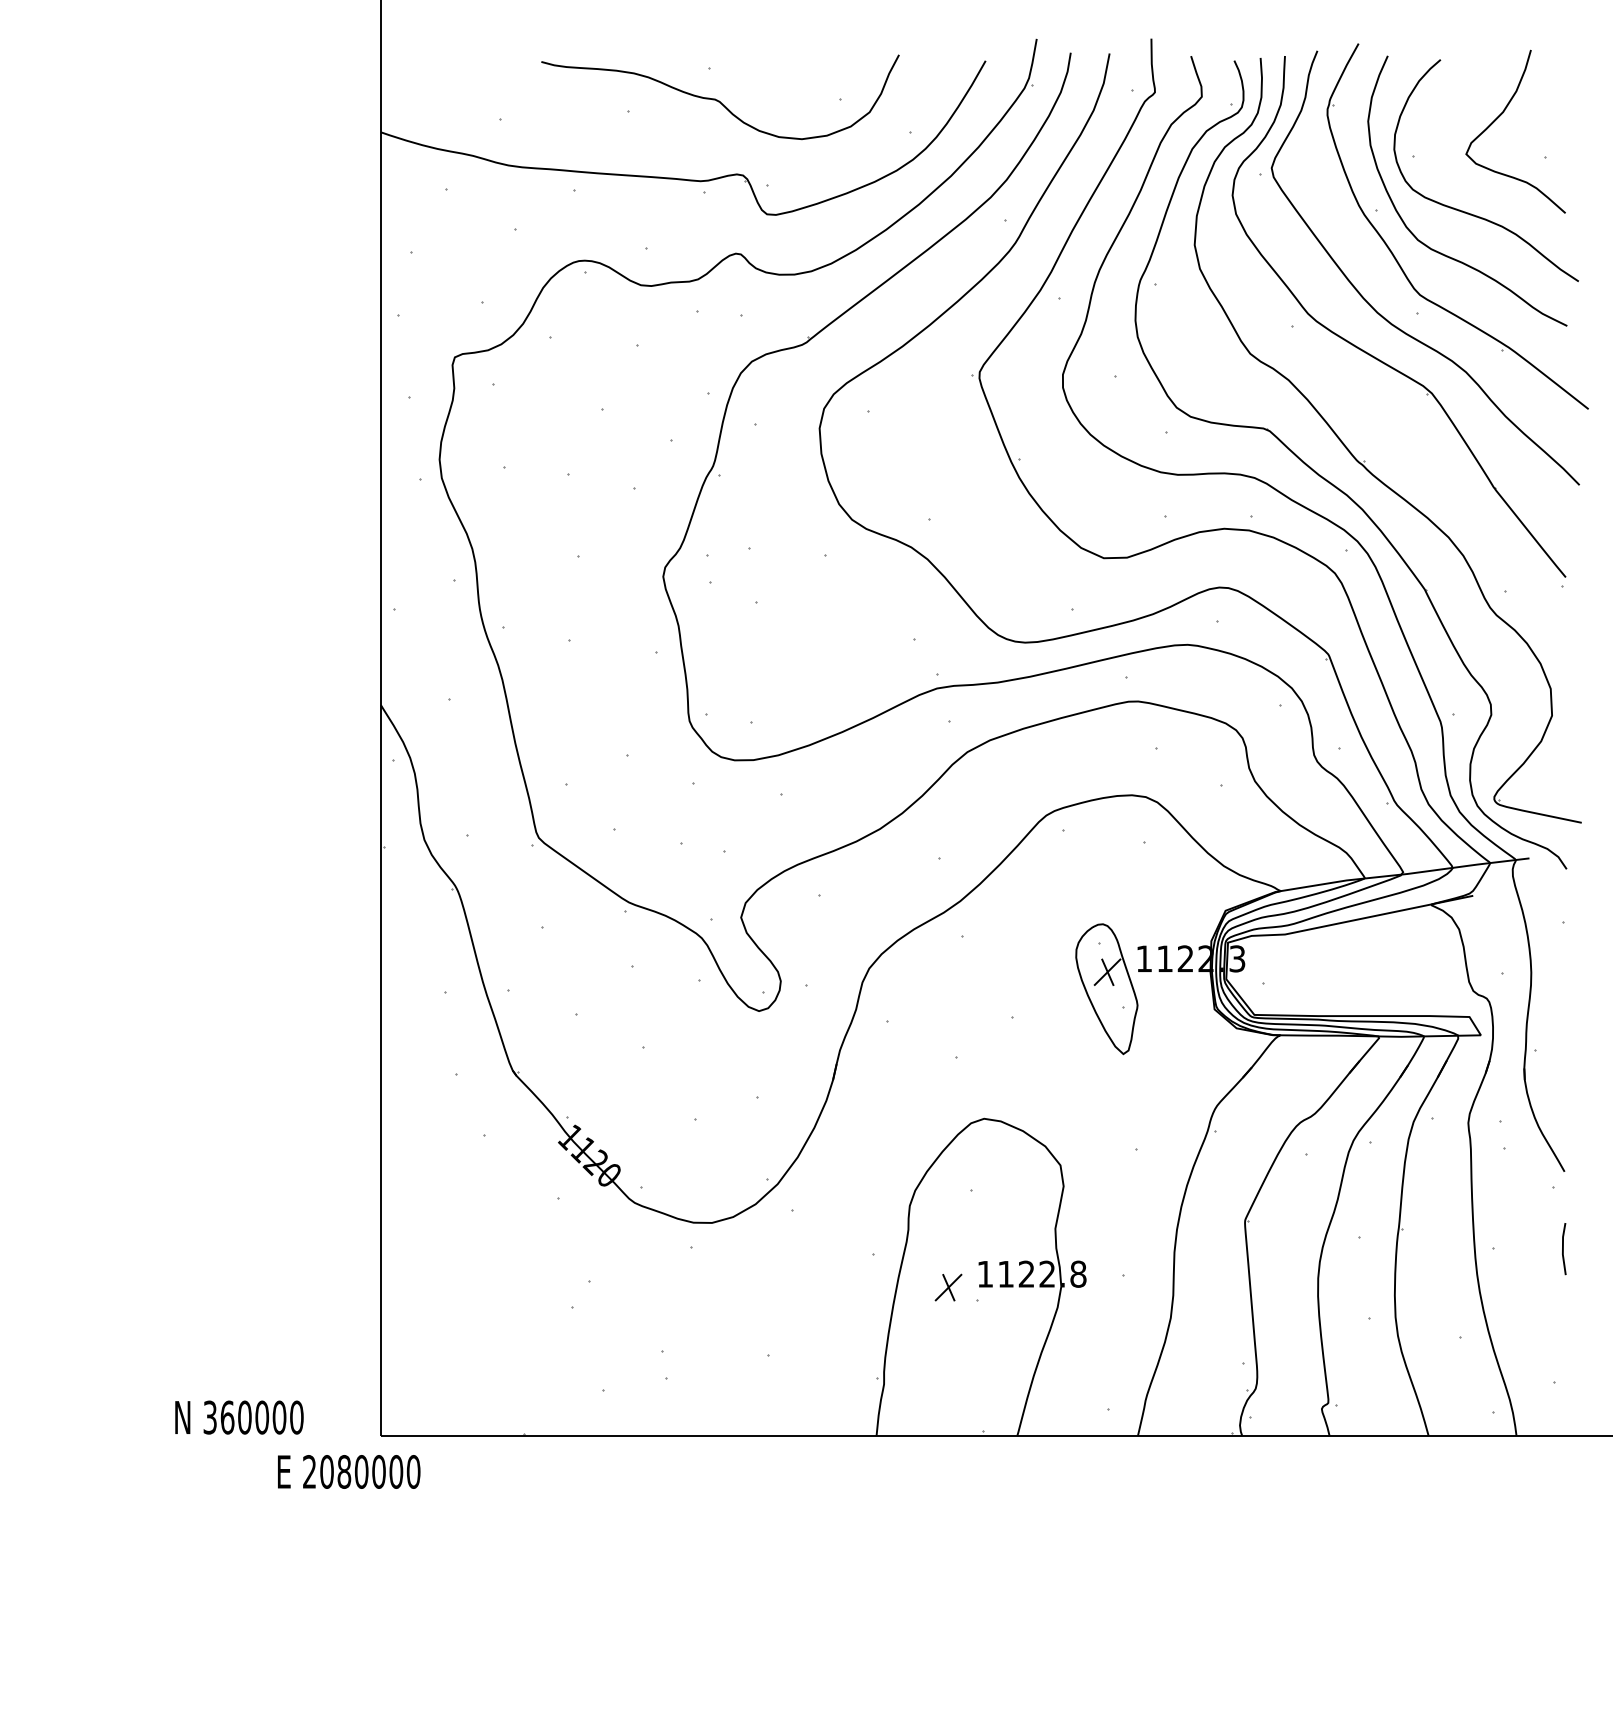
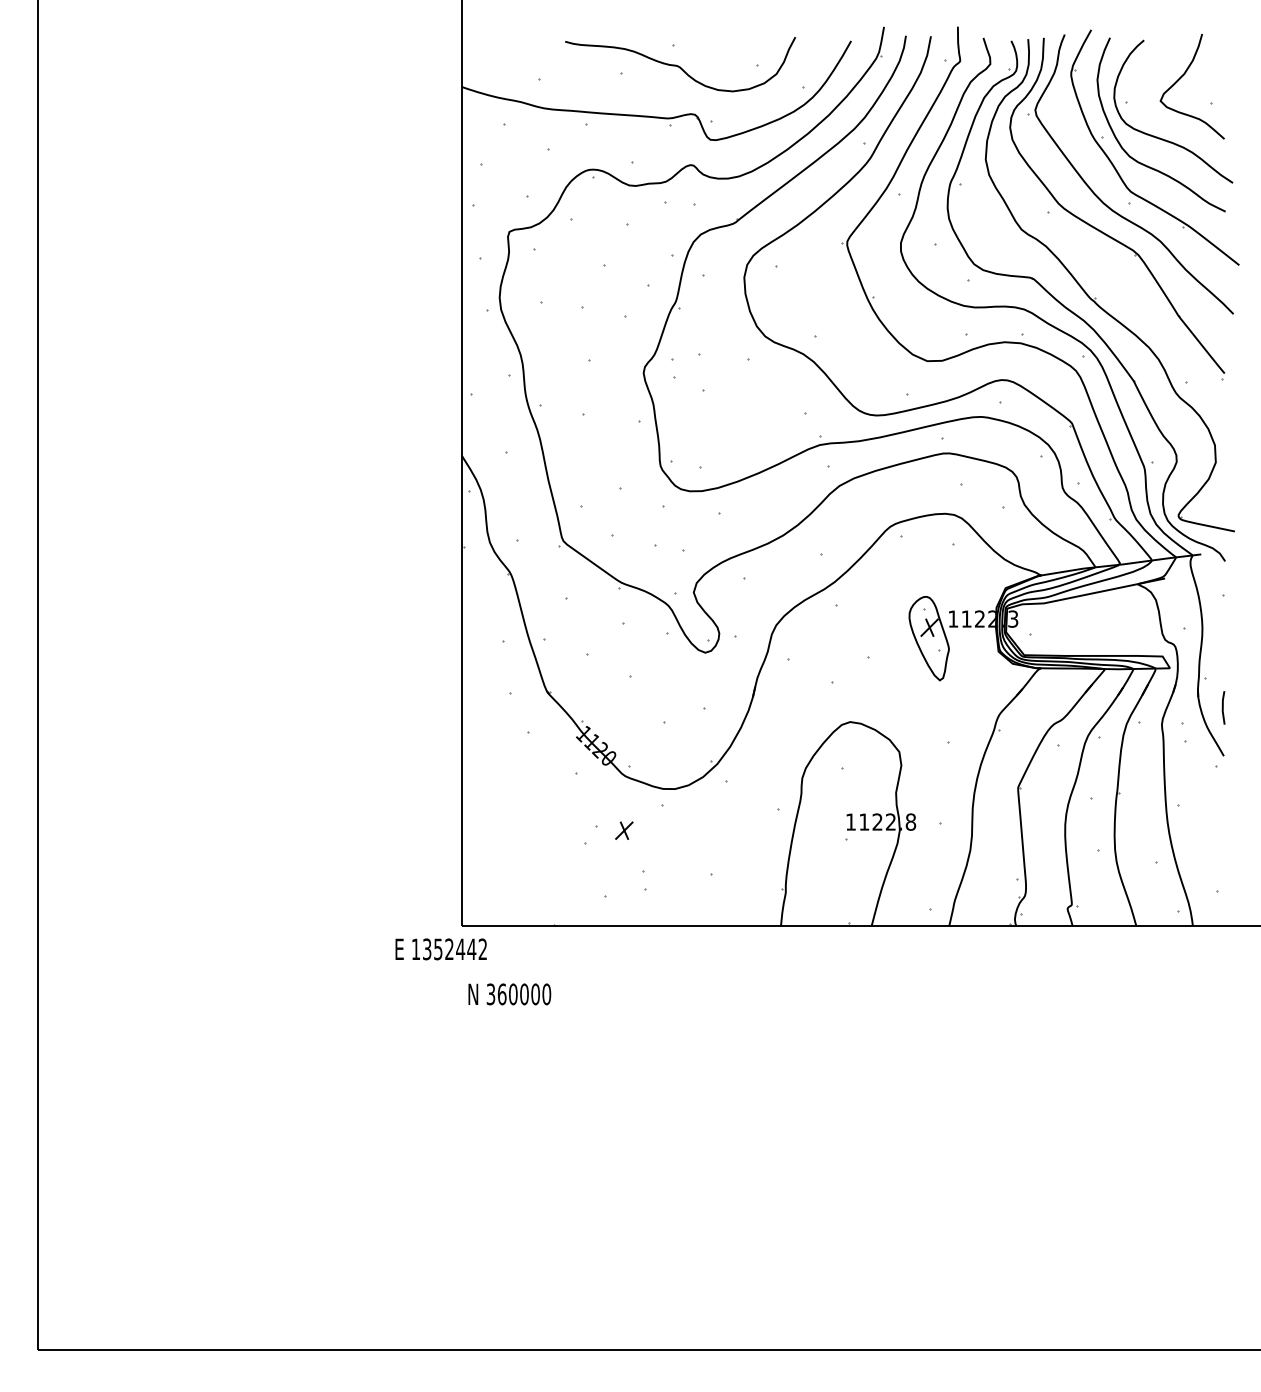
line: (1563, 1248) -> (1223, 707), moved
part: (948, 1287) -> (624, 830), moved
text: (238, 1417) -> (509, 994), moved
text: (361, 1472) -> (449, 949), 2080000 -> 1352442

